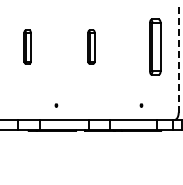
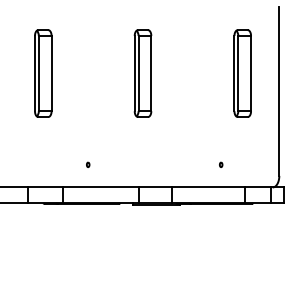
part: (27, 46) -> (42, 72), size x1.67
part: (91, 46) -> (143, 72), size x1.67
line: (178, 57) -> (278, 89), dashed -> solid

